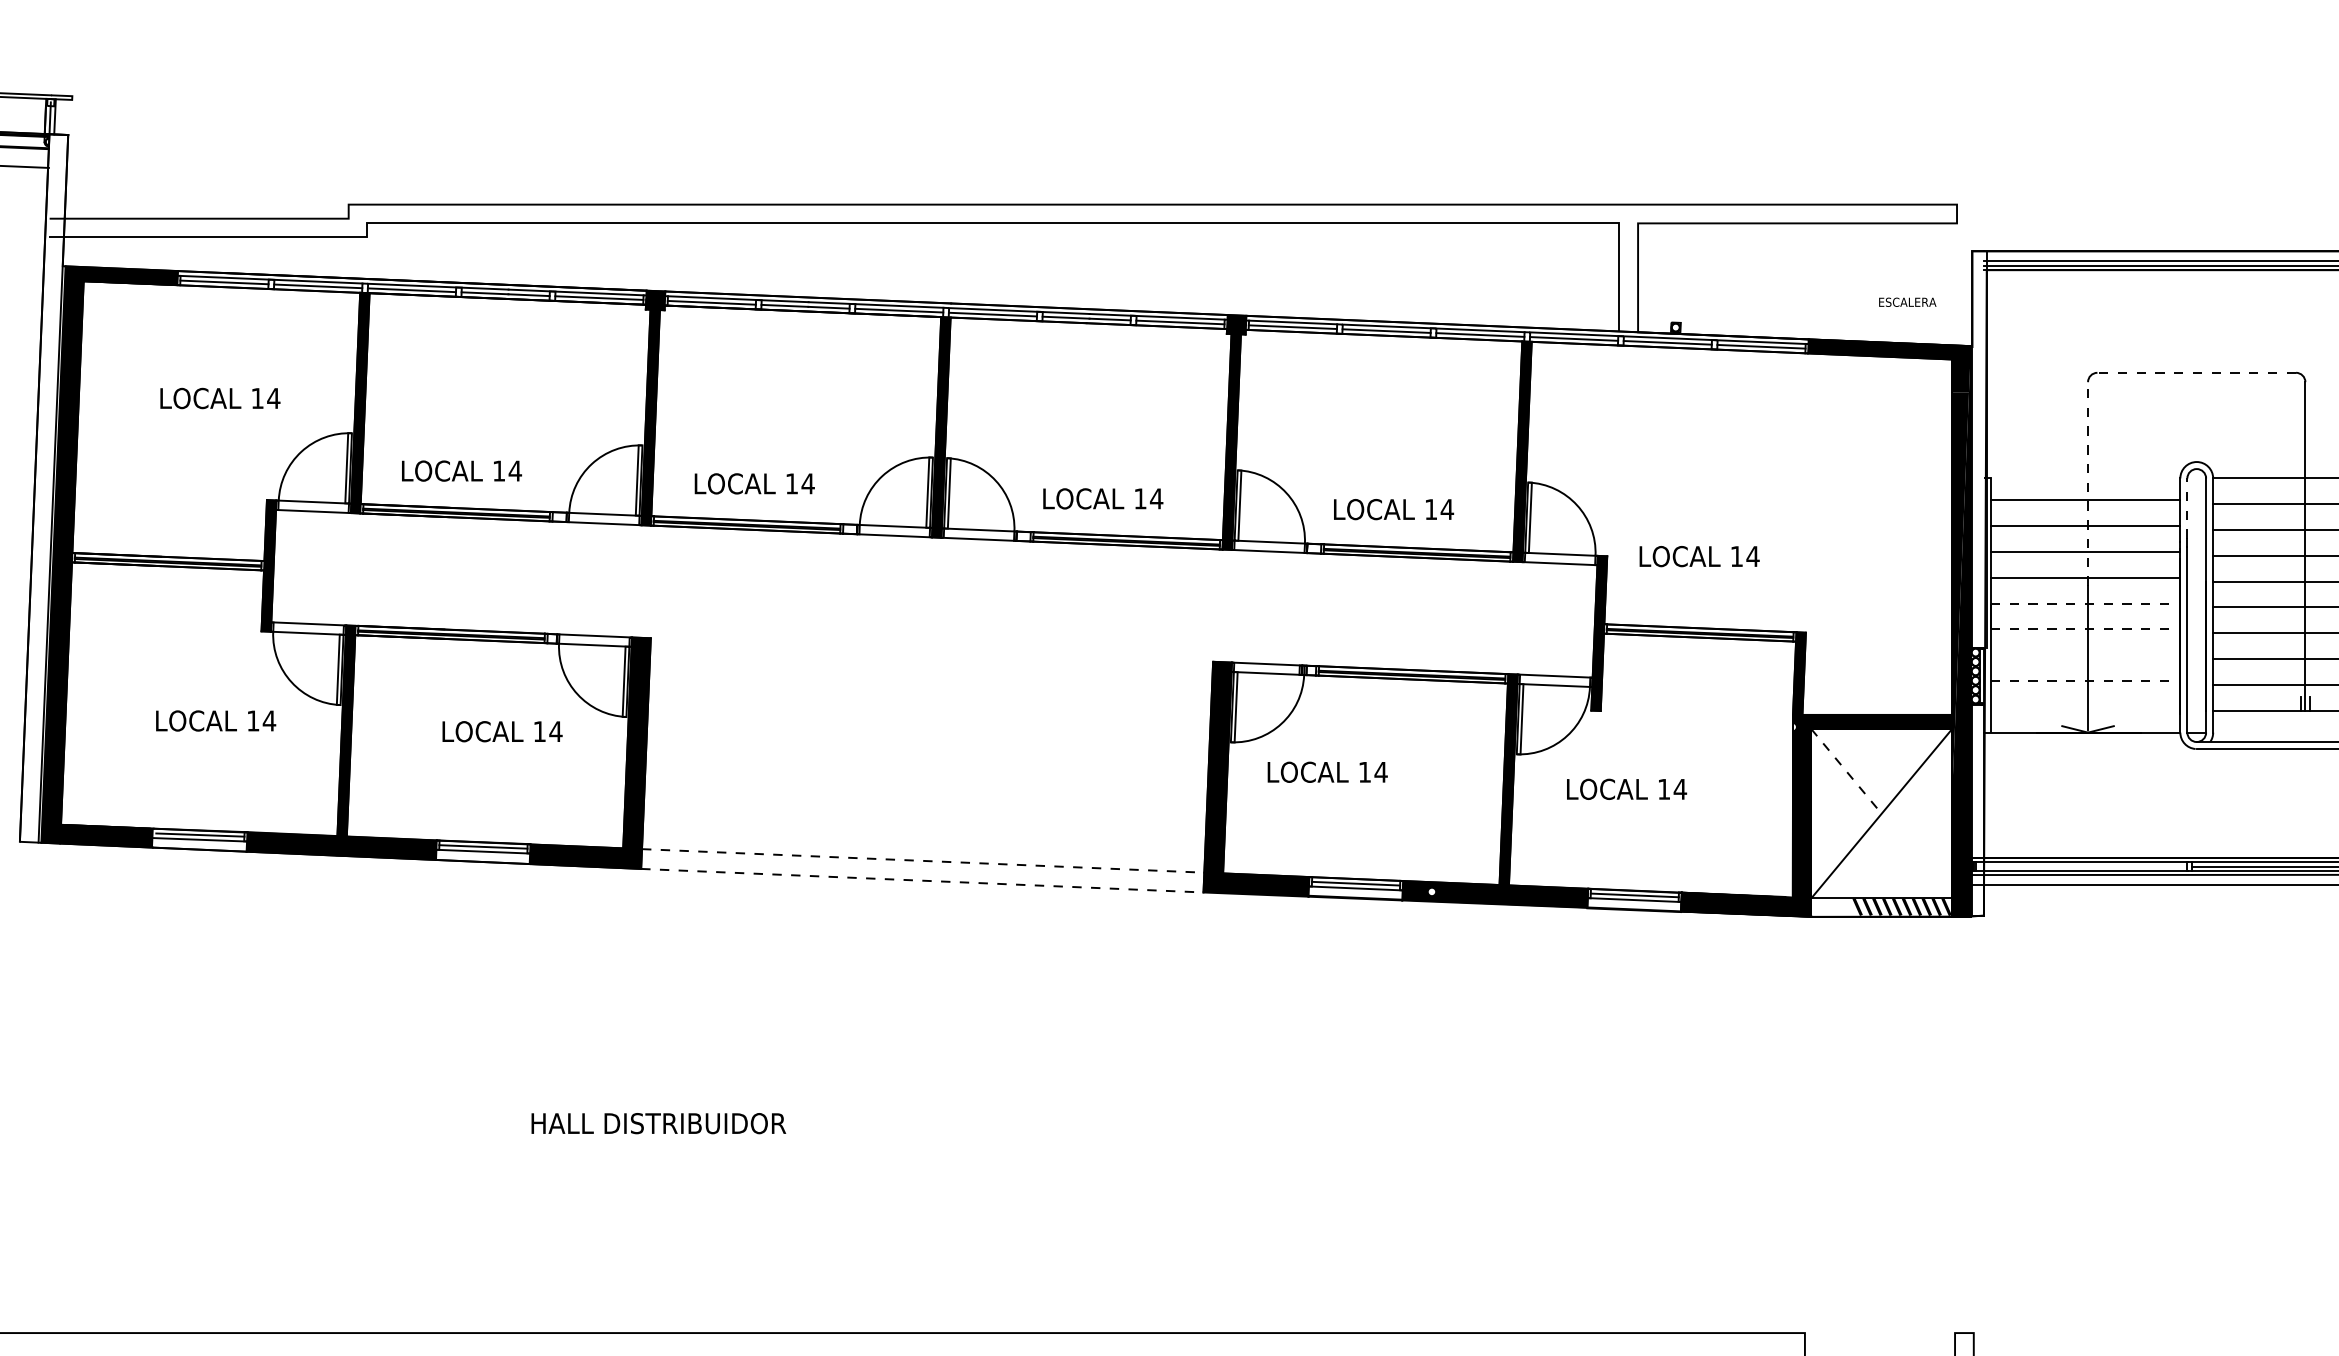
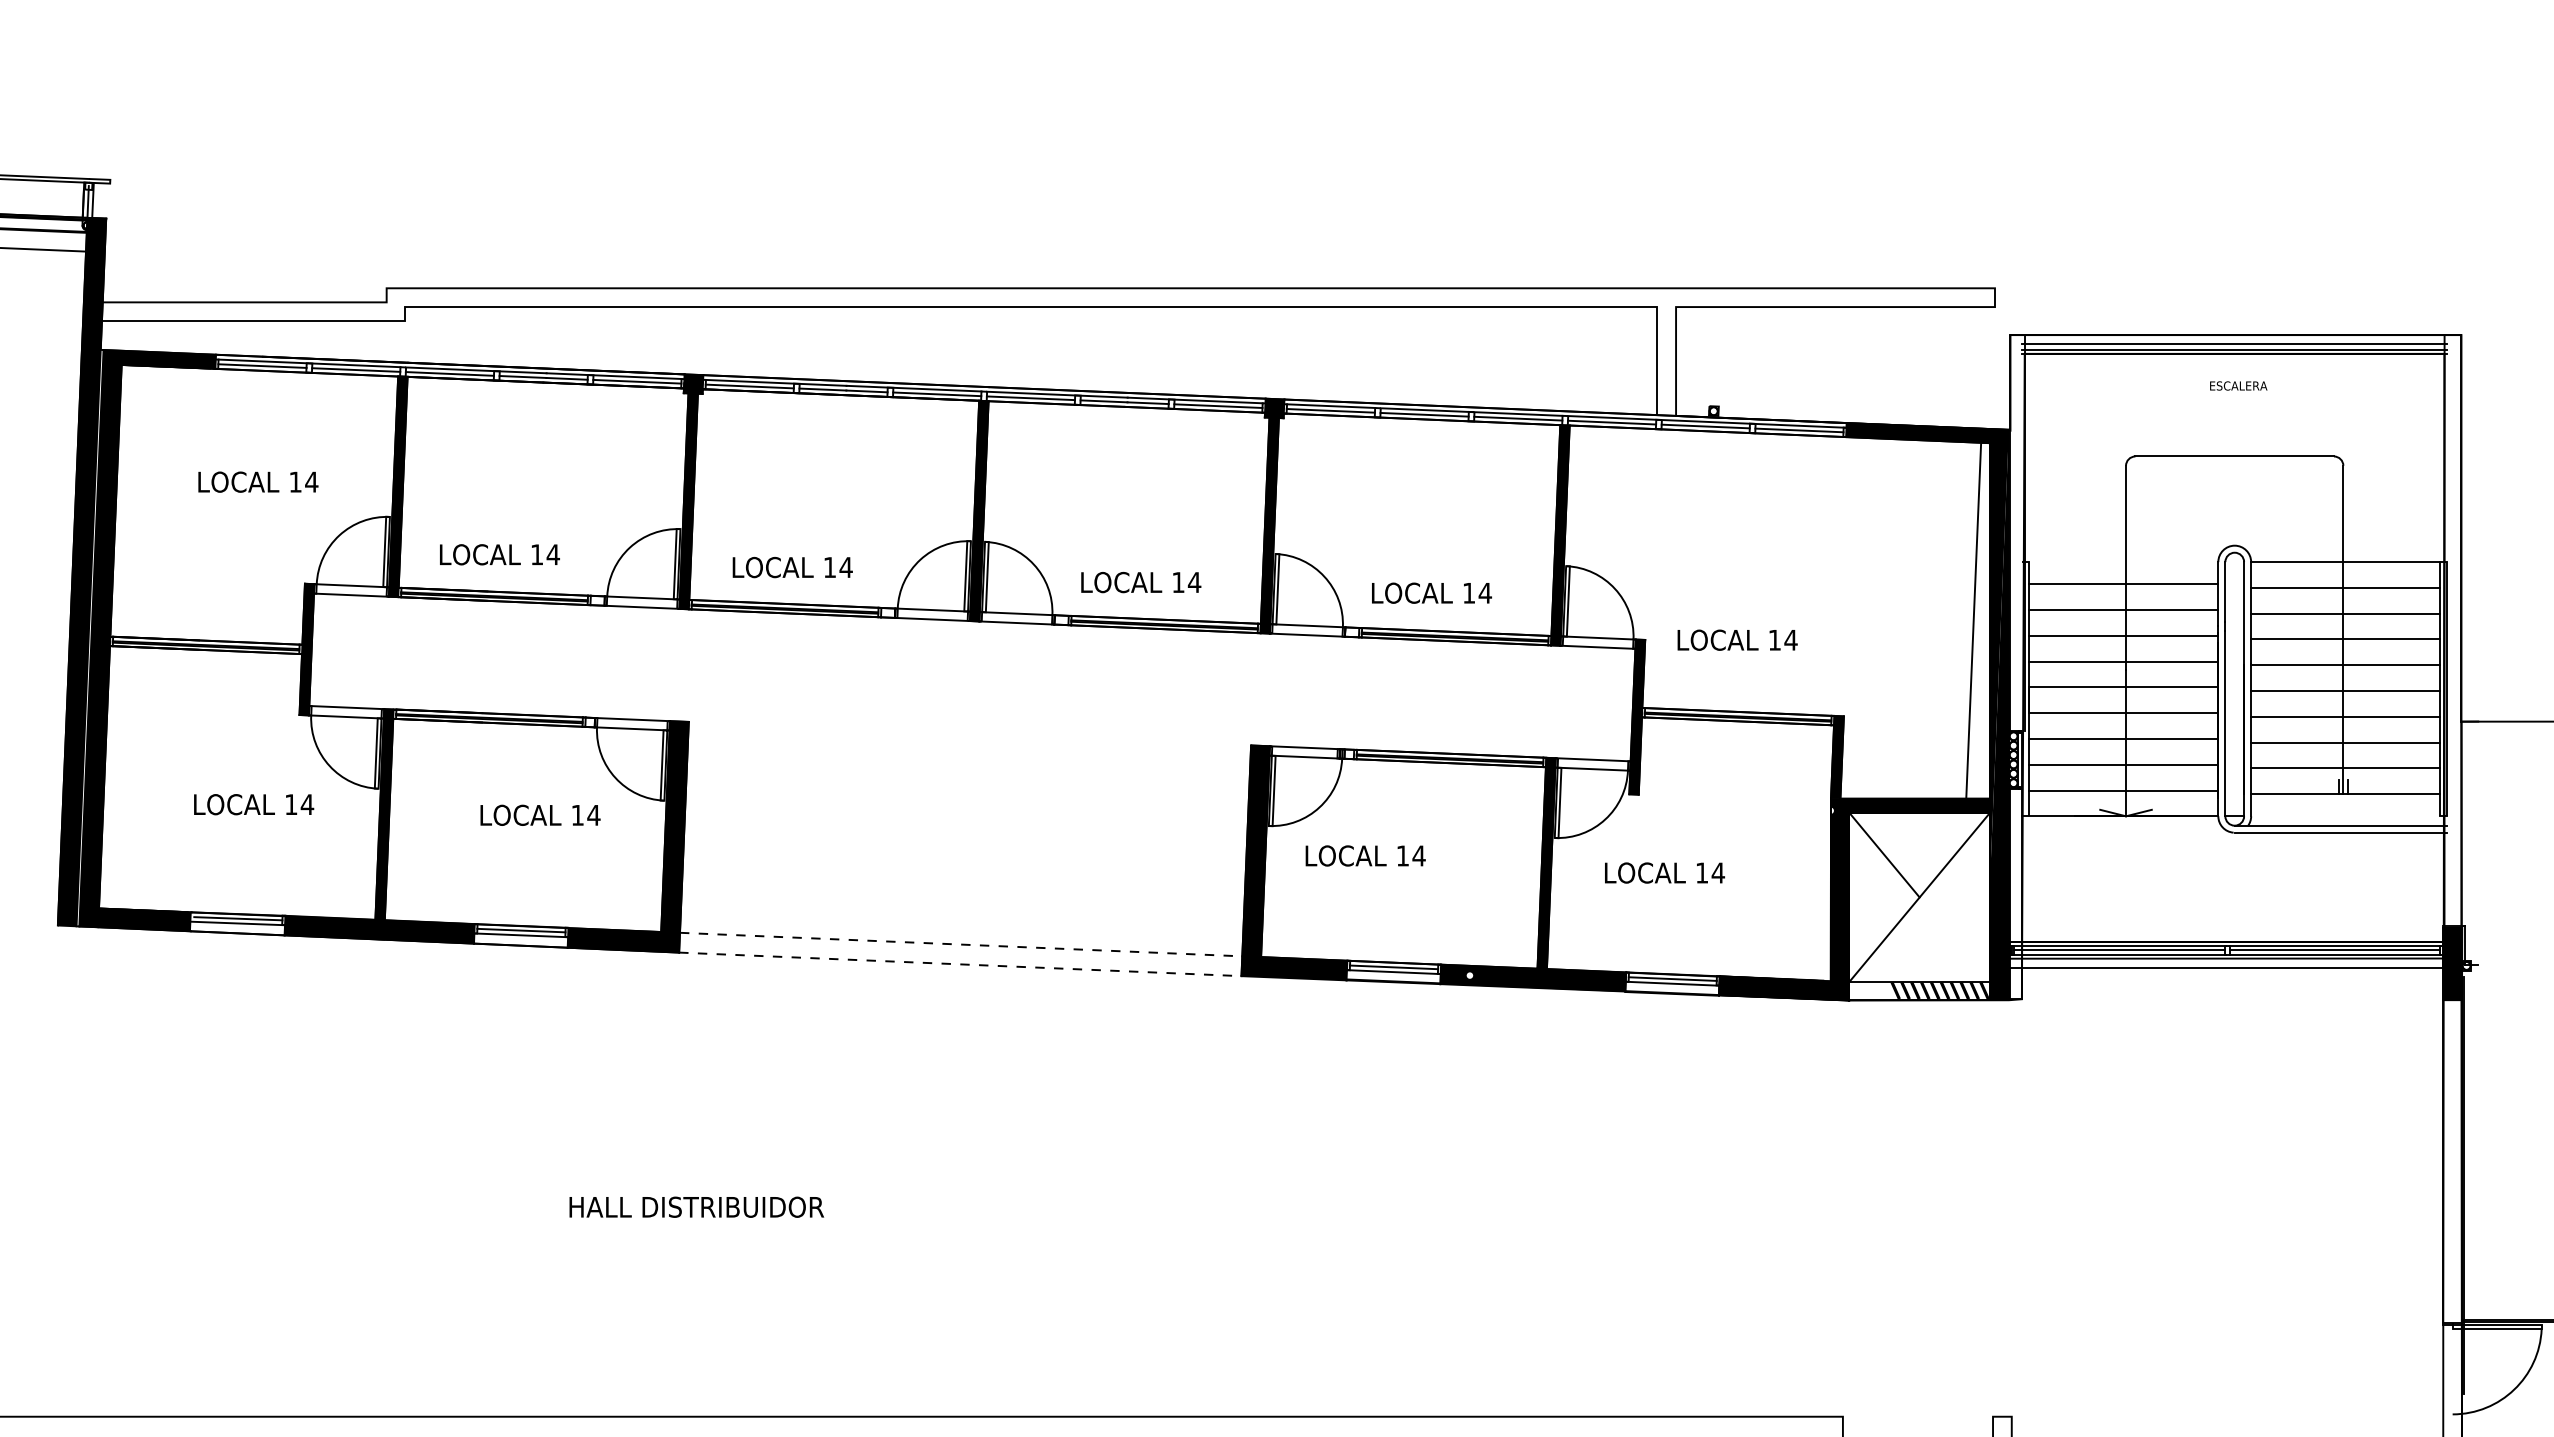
text: (1907, 301) -> (2238, 385), moved
line: (2196, 372) -> (2234, 456), dashed -> solid
line: (2088, 483) -> (2126, 567), dashed -> solid
fill: (43, 487) -> (81, 571), added
line: (2187, 507) -> (2225, 591), dashed -> solid
line: (1935, 536) -> (1973, 620), added
line: (2085, 603) -> (2123, 687), dashed -> solid
line: (2085, 629) -> (2123, 713), dashed -> solid
line: (2085, 654) -> (2123, 738), added
line: (2085, 680) -> (2123, 764), dashed -> solid
line: (2085, 706) -> (2123, 790), added
line: (1846, 771) -> (1884, 855), dashed -> solid
line: (2081, 866) -> (2119, 950), added

